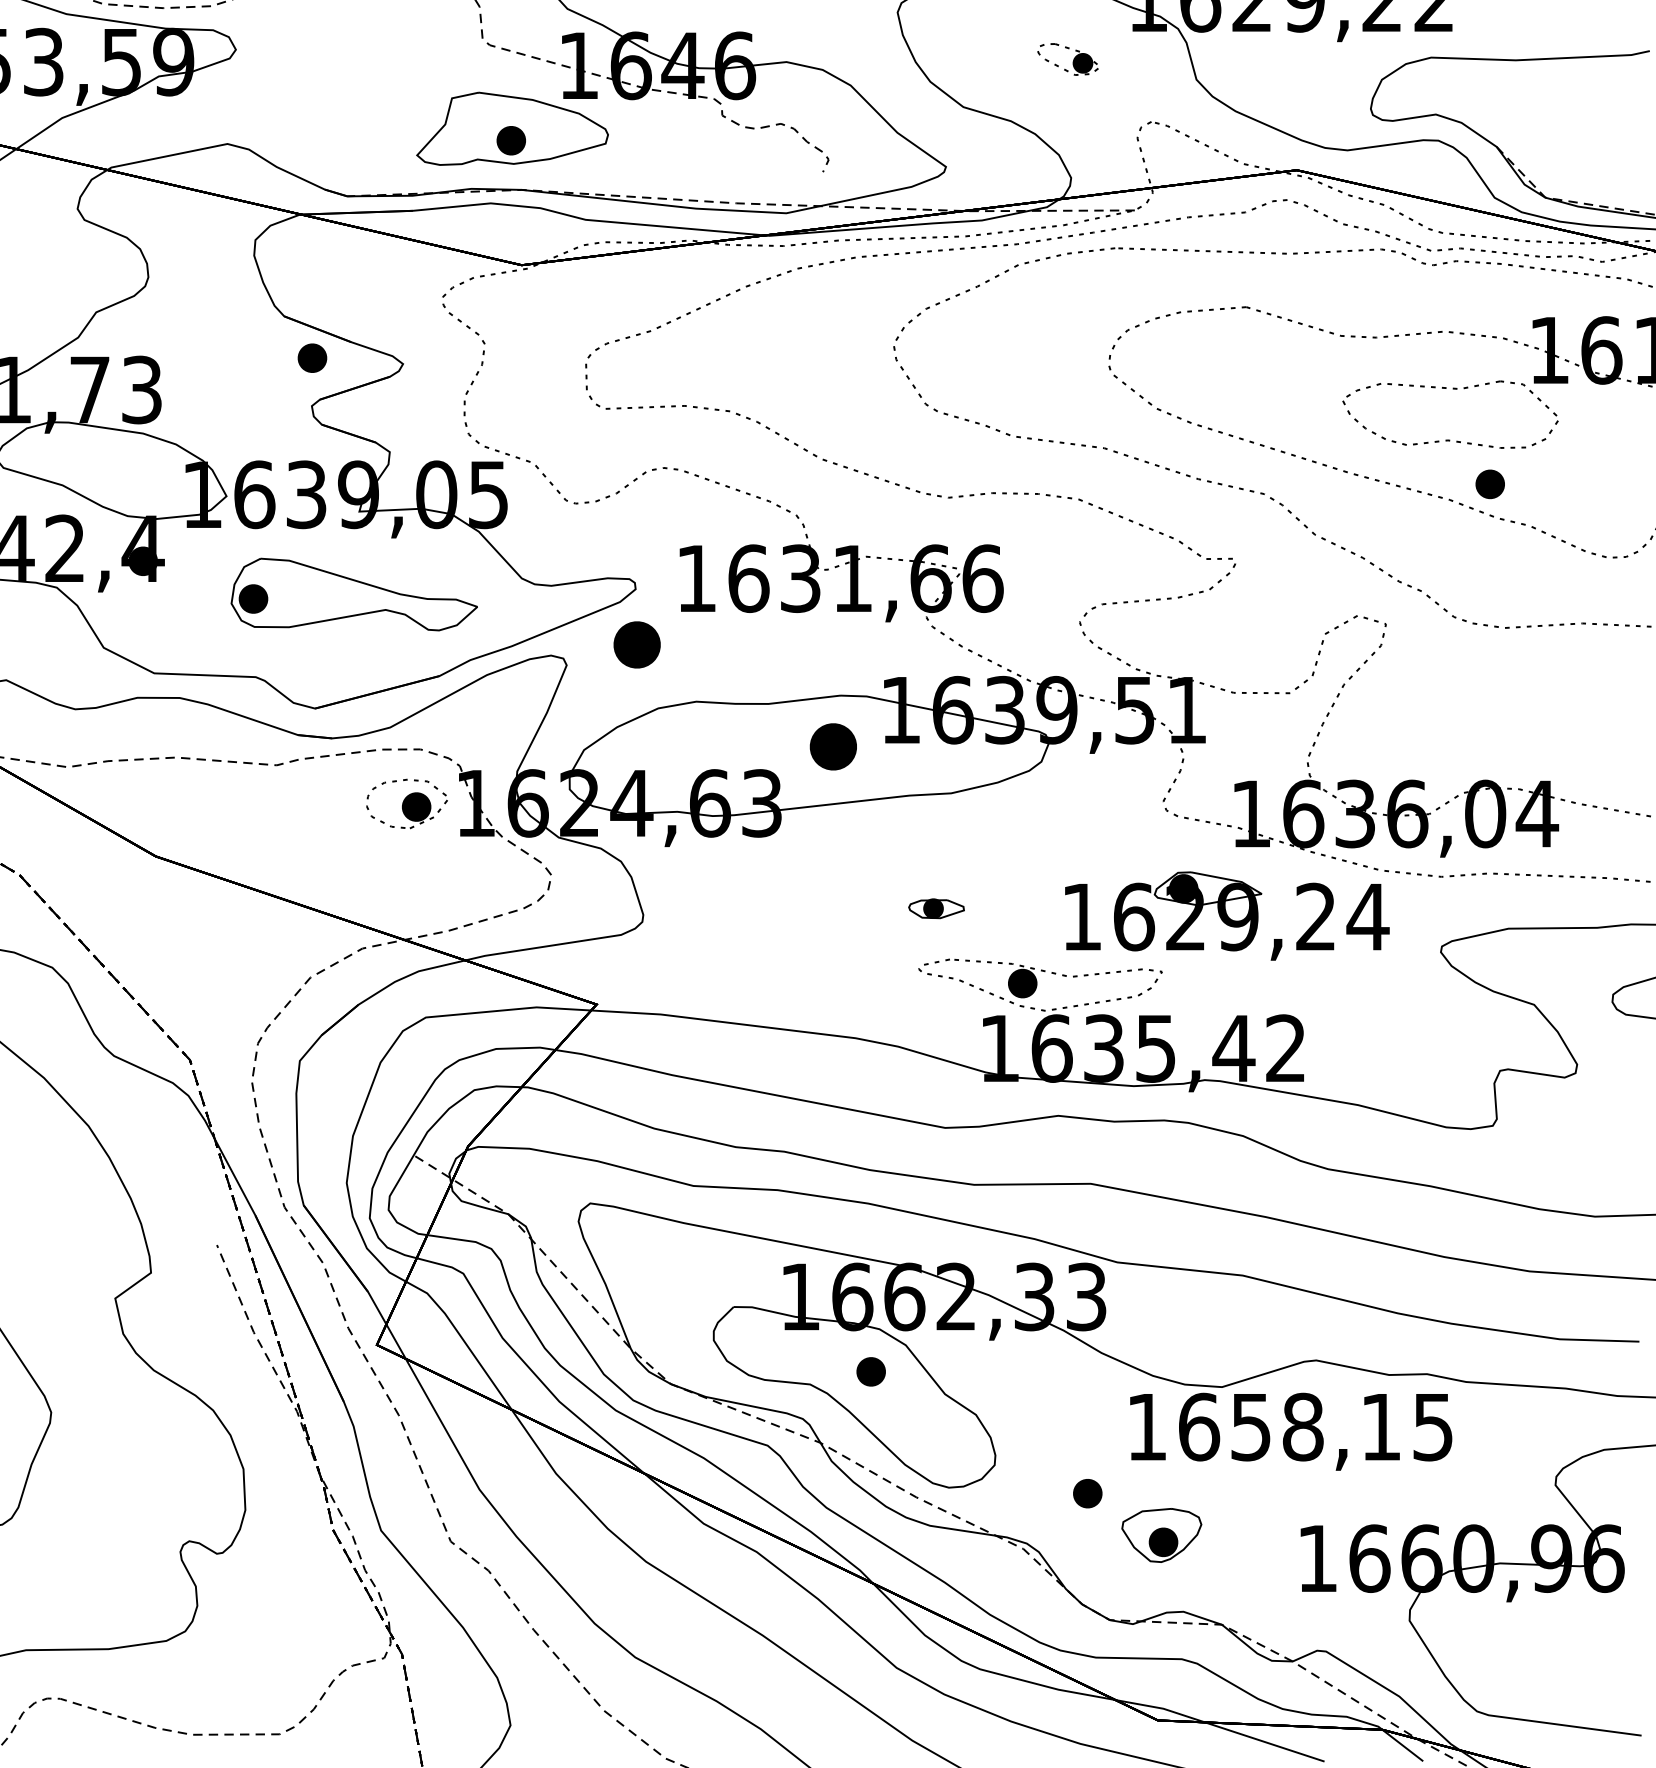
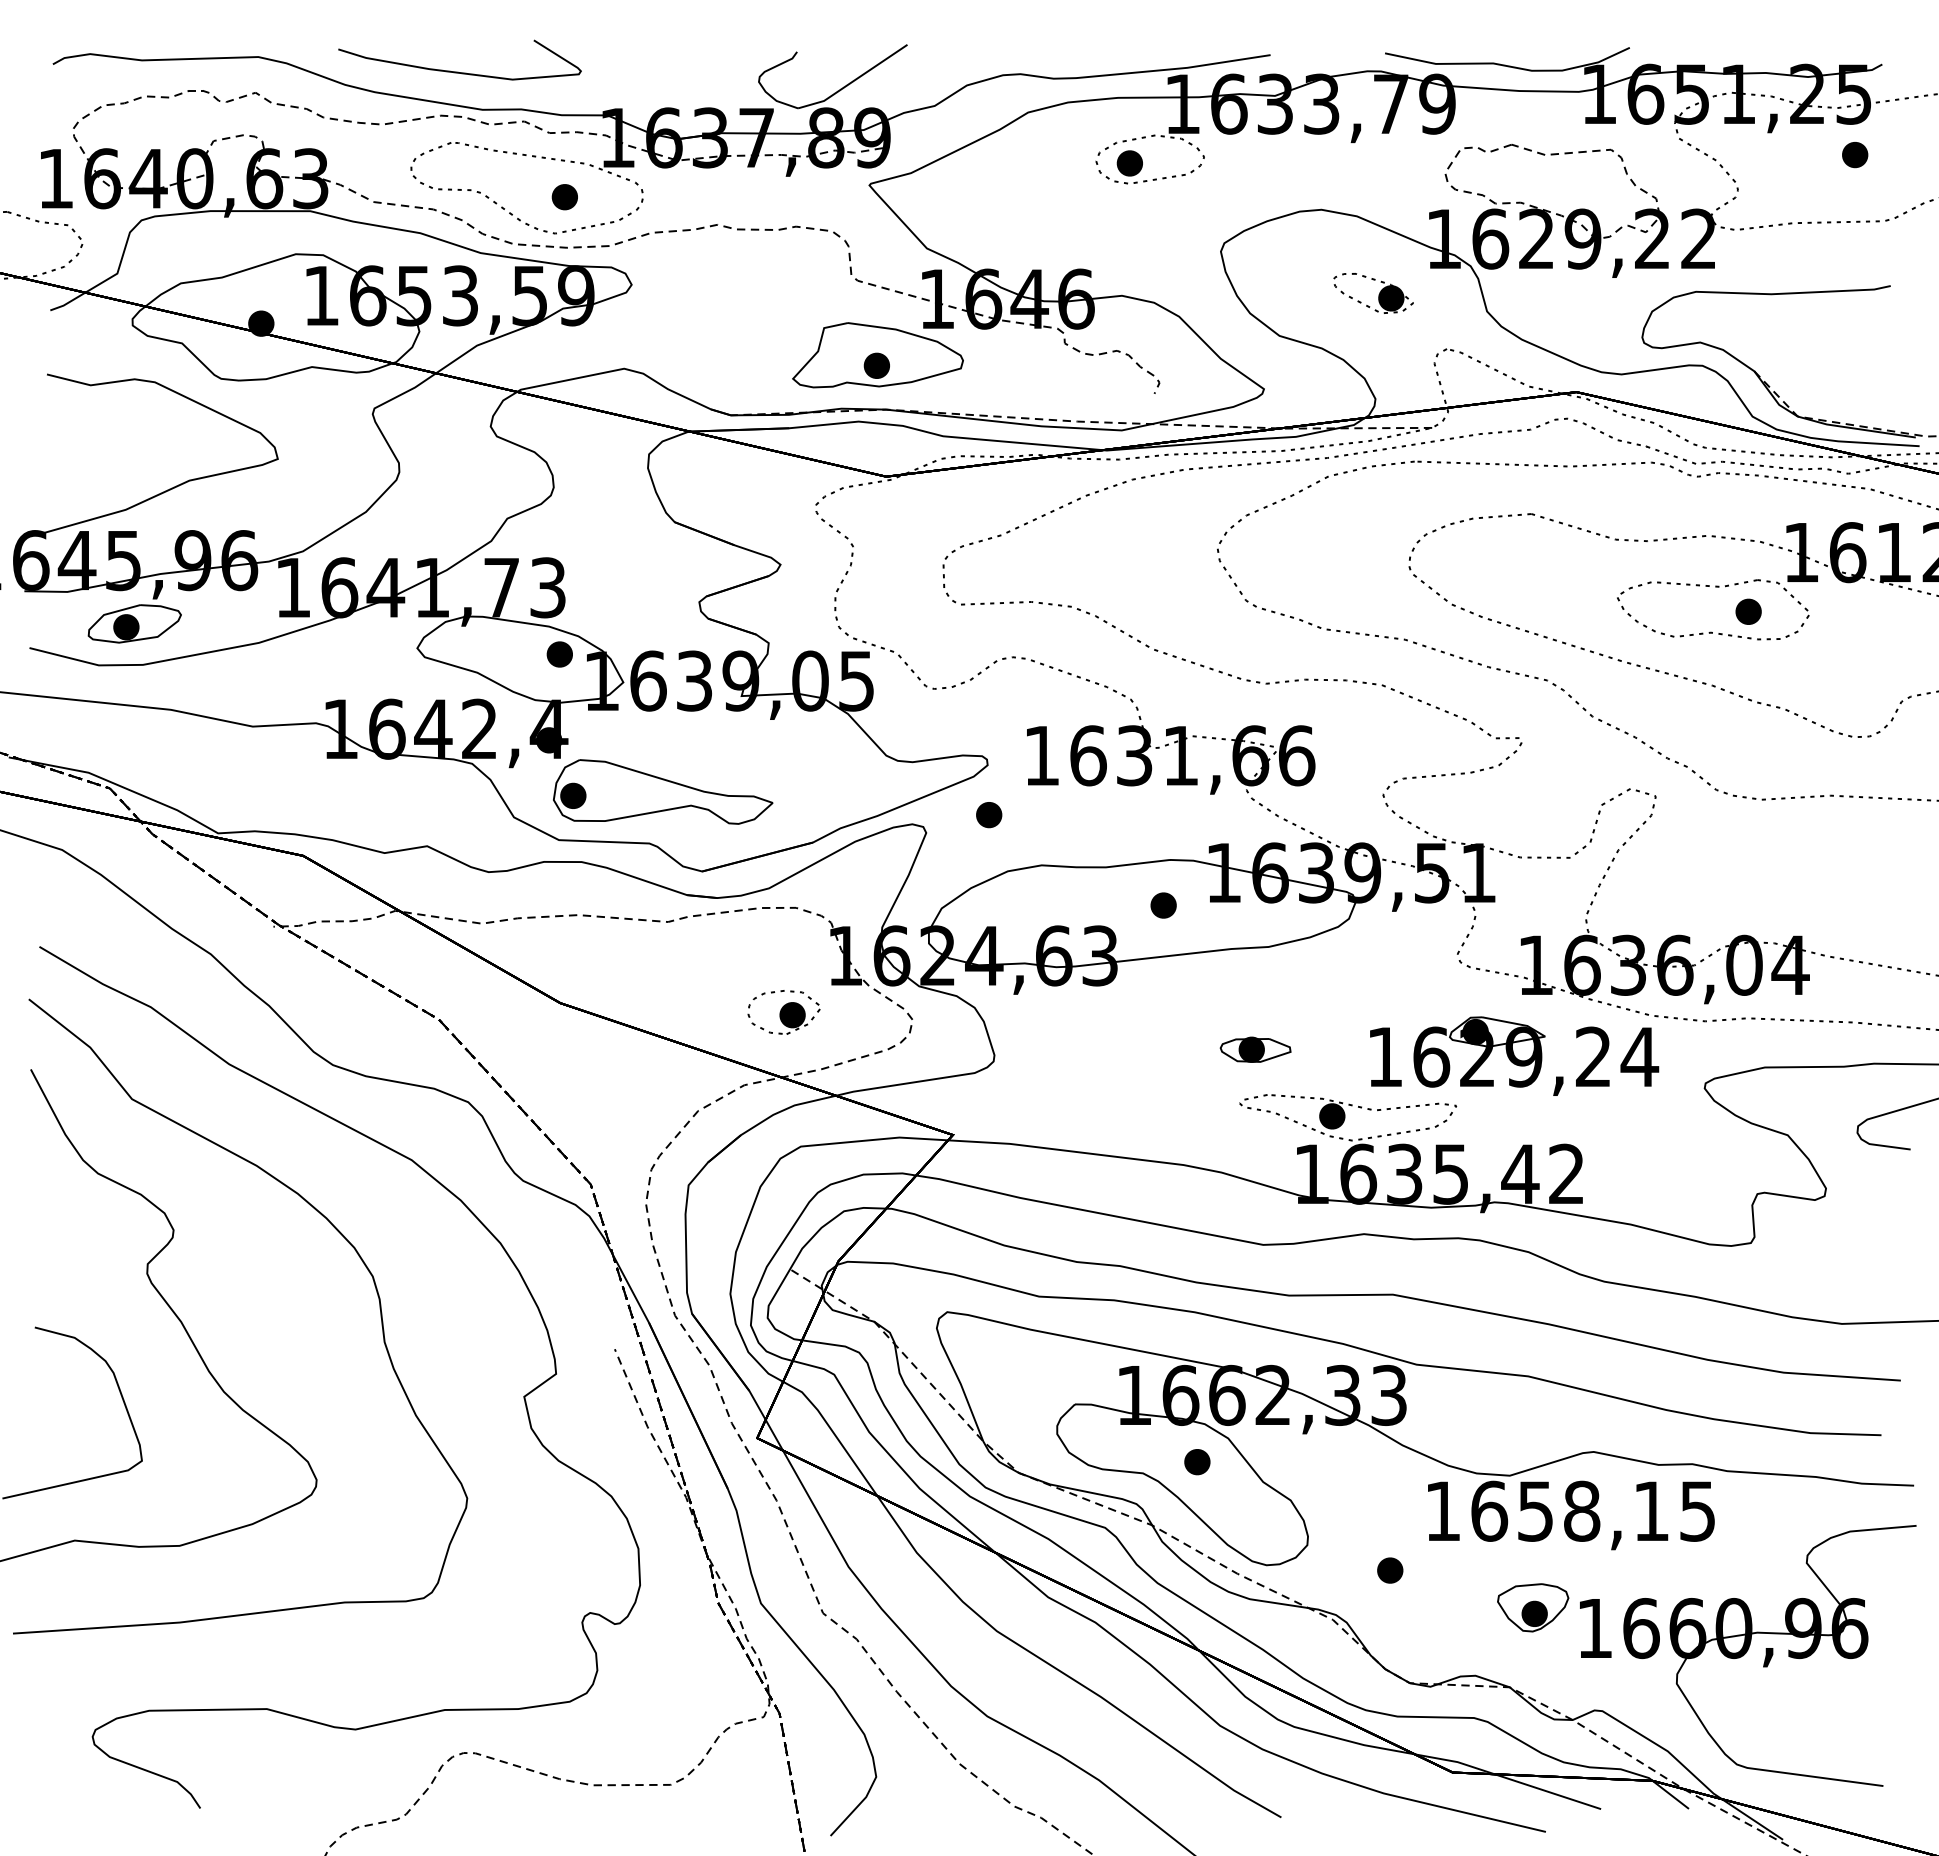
part: (1068, 59) -> (1373, 293), size x1.43
part: (312, 358) -> (559, 654), moved
part: (1490, 483) -> (1748, 611), moved
part: (354, 594) -> (663, 791), moved
part: (637, 645) -> (989, 815), size x0.62
part: (833, 746) -> (1163, 905), size x0.62
part: (406, 804) -> (783, 1012), moved
part: (936, 908) -> (1255, 1049), size x1.43
part: (1162, 1535) -> (1533, 1607), moved

